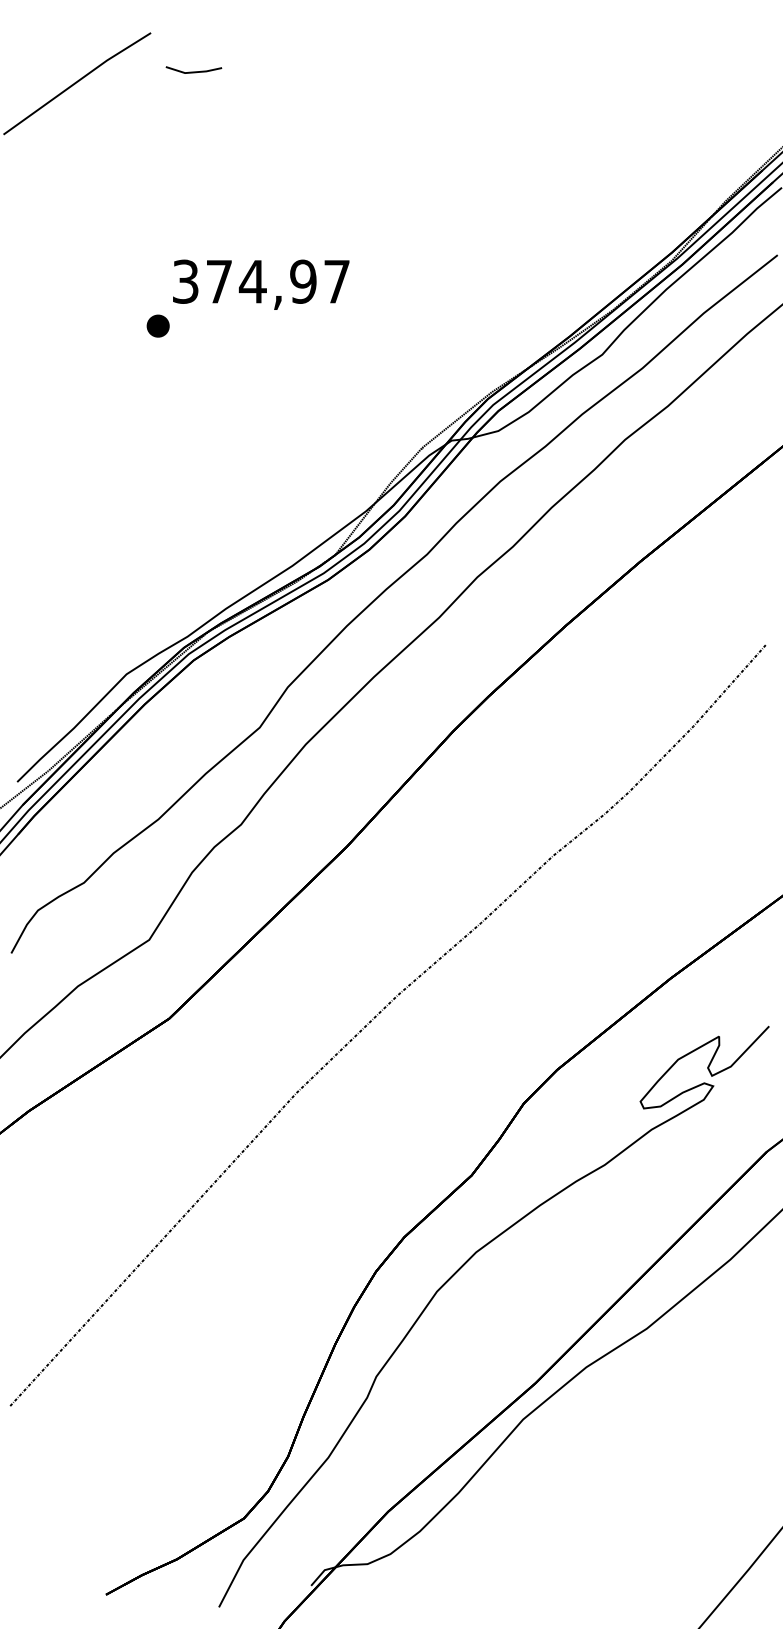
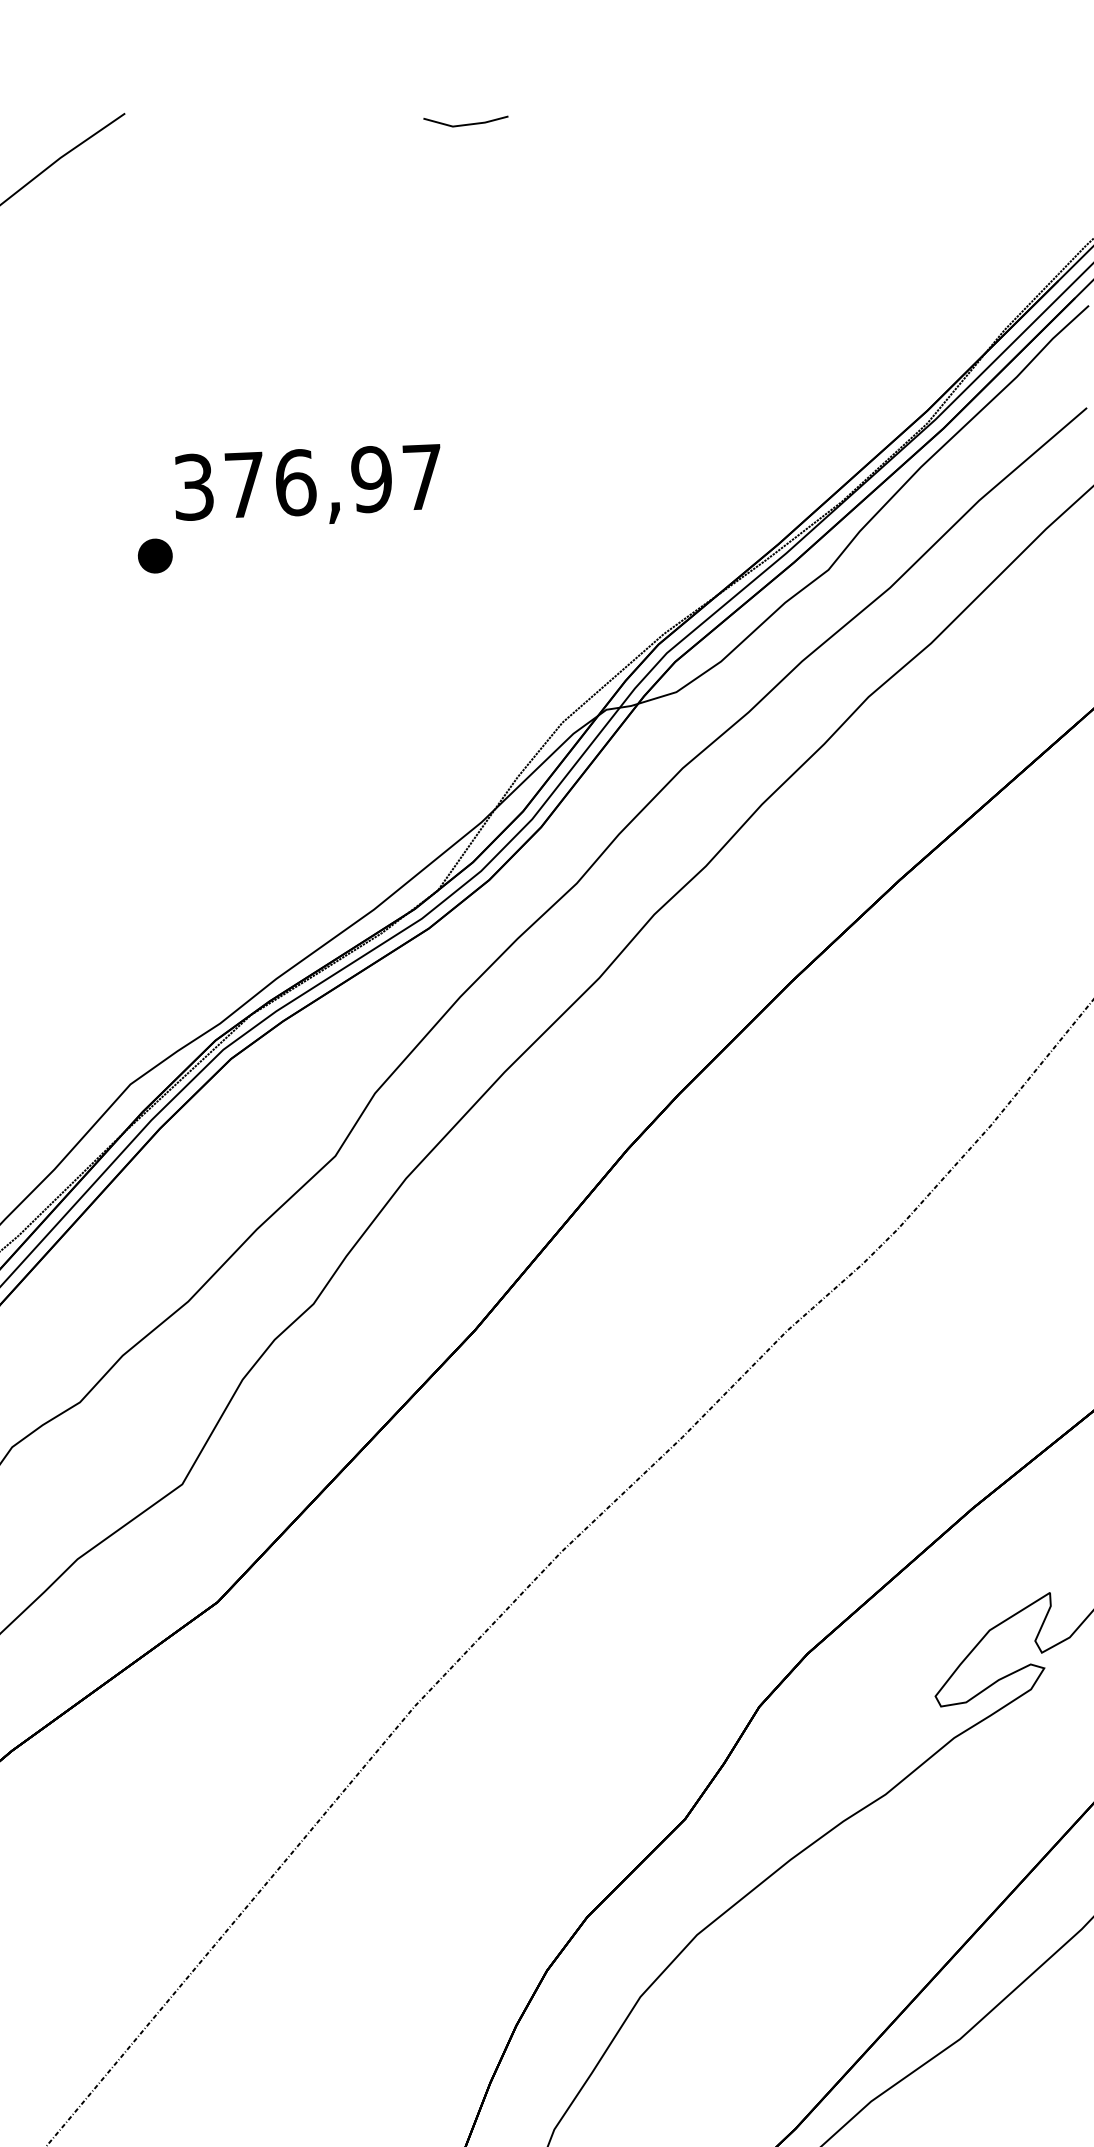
line: (193, 71) -> (465, 123), moved
text: (252, 281) -> (294, 482), 374,97 -> 376,97

